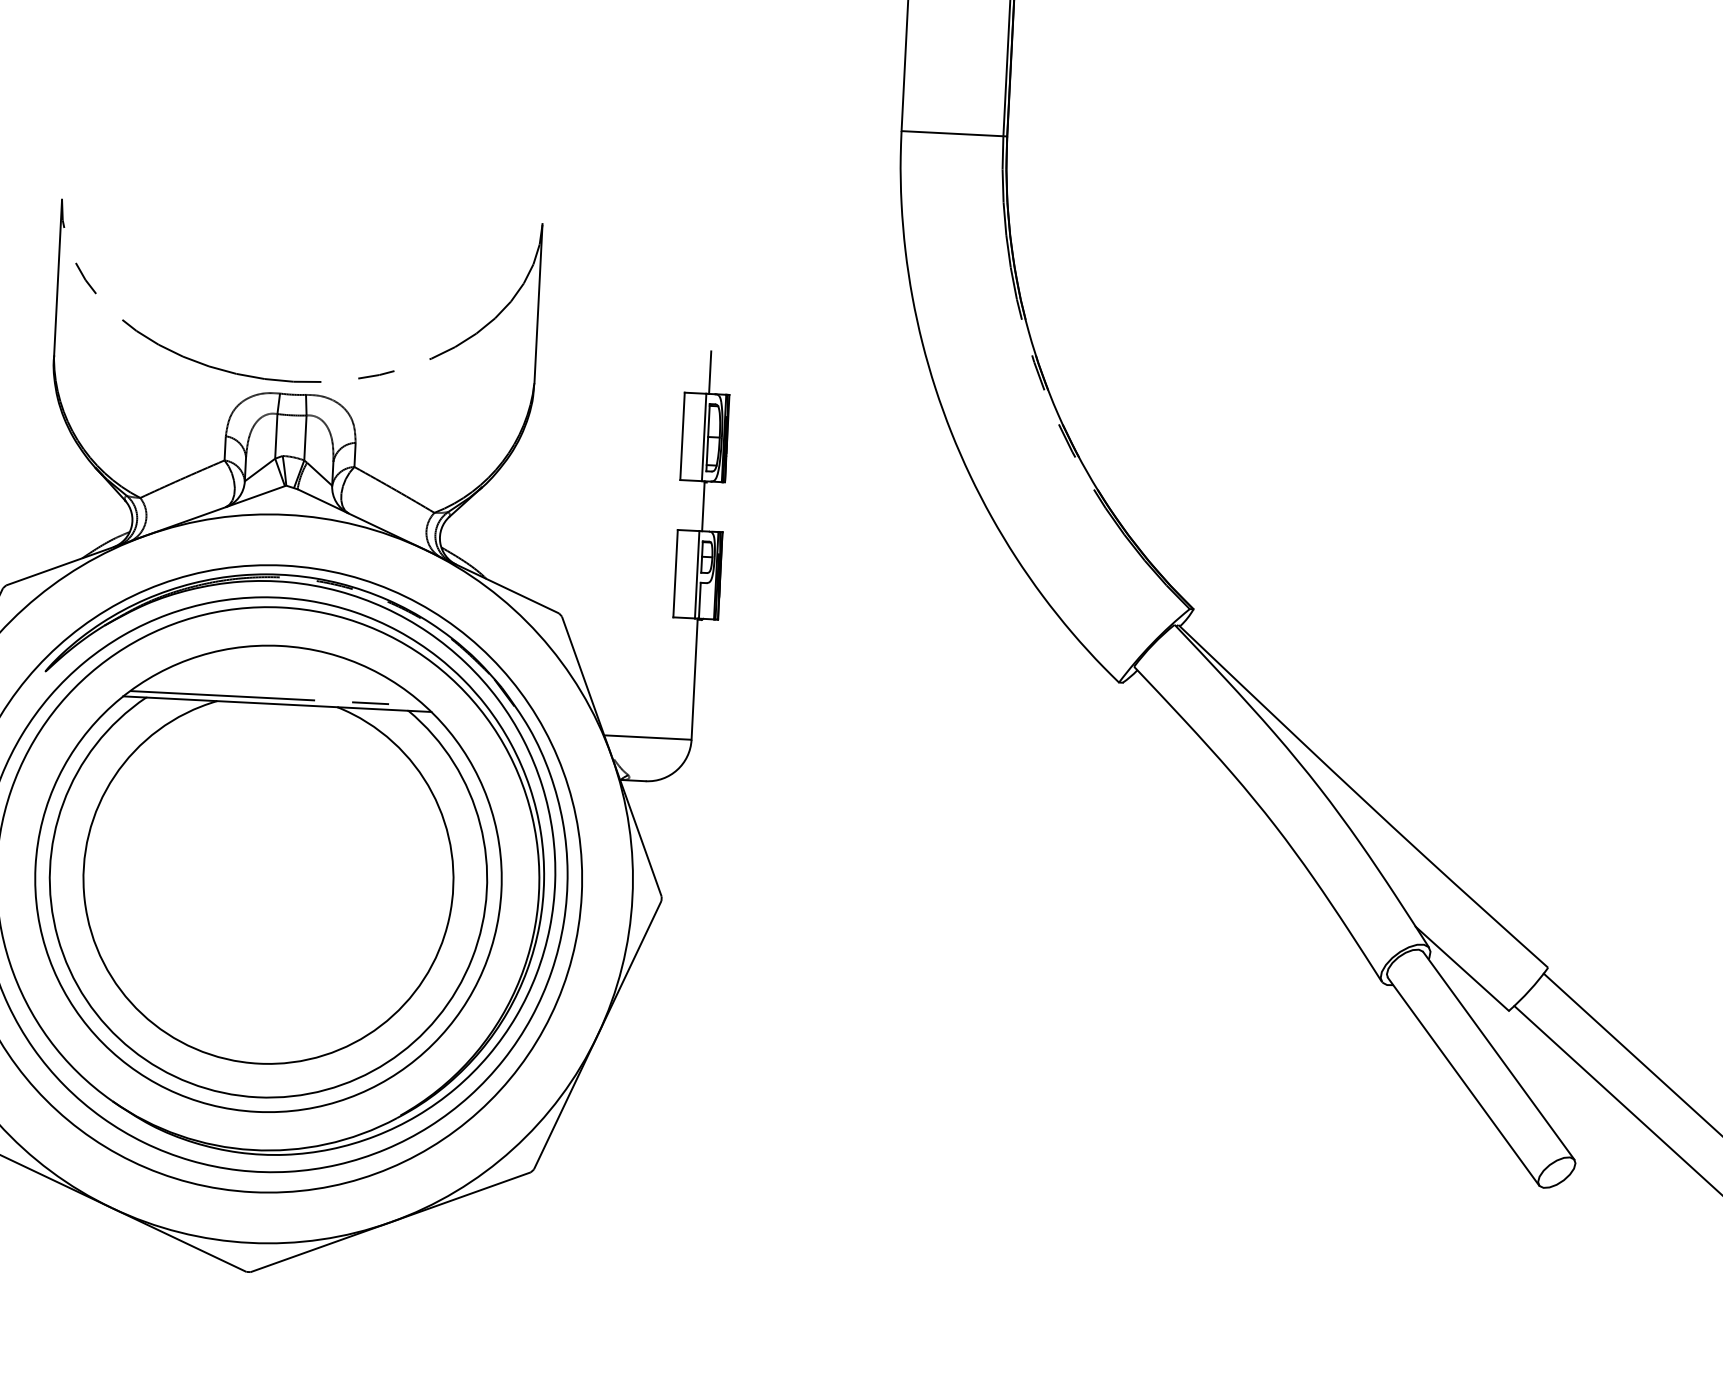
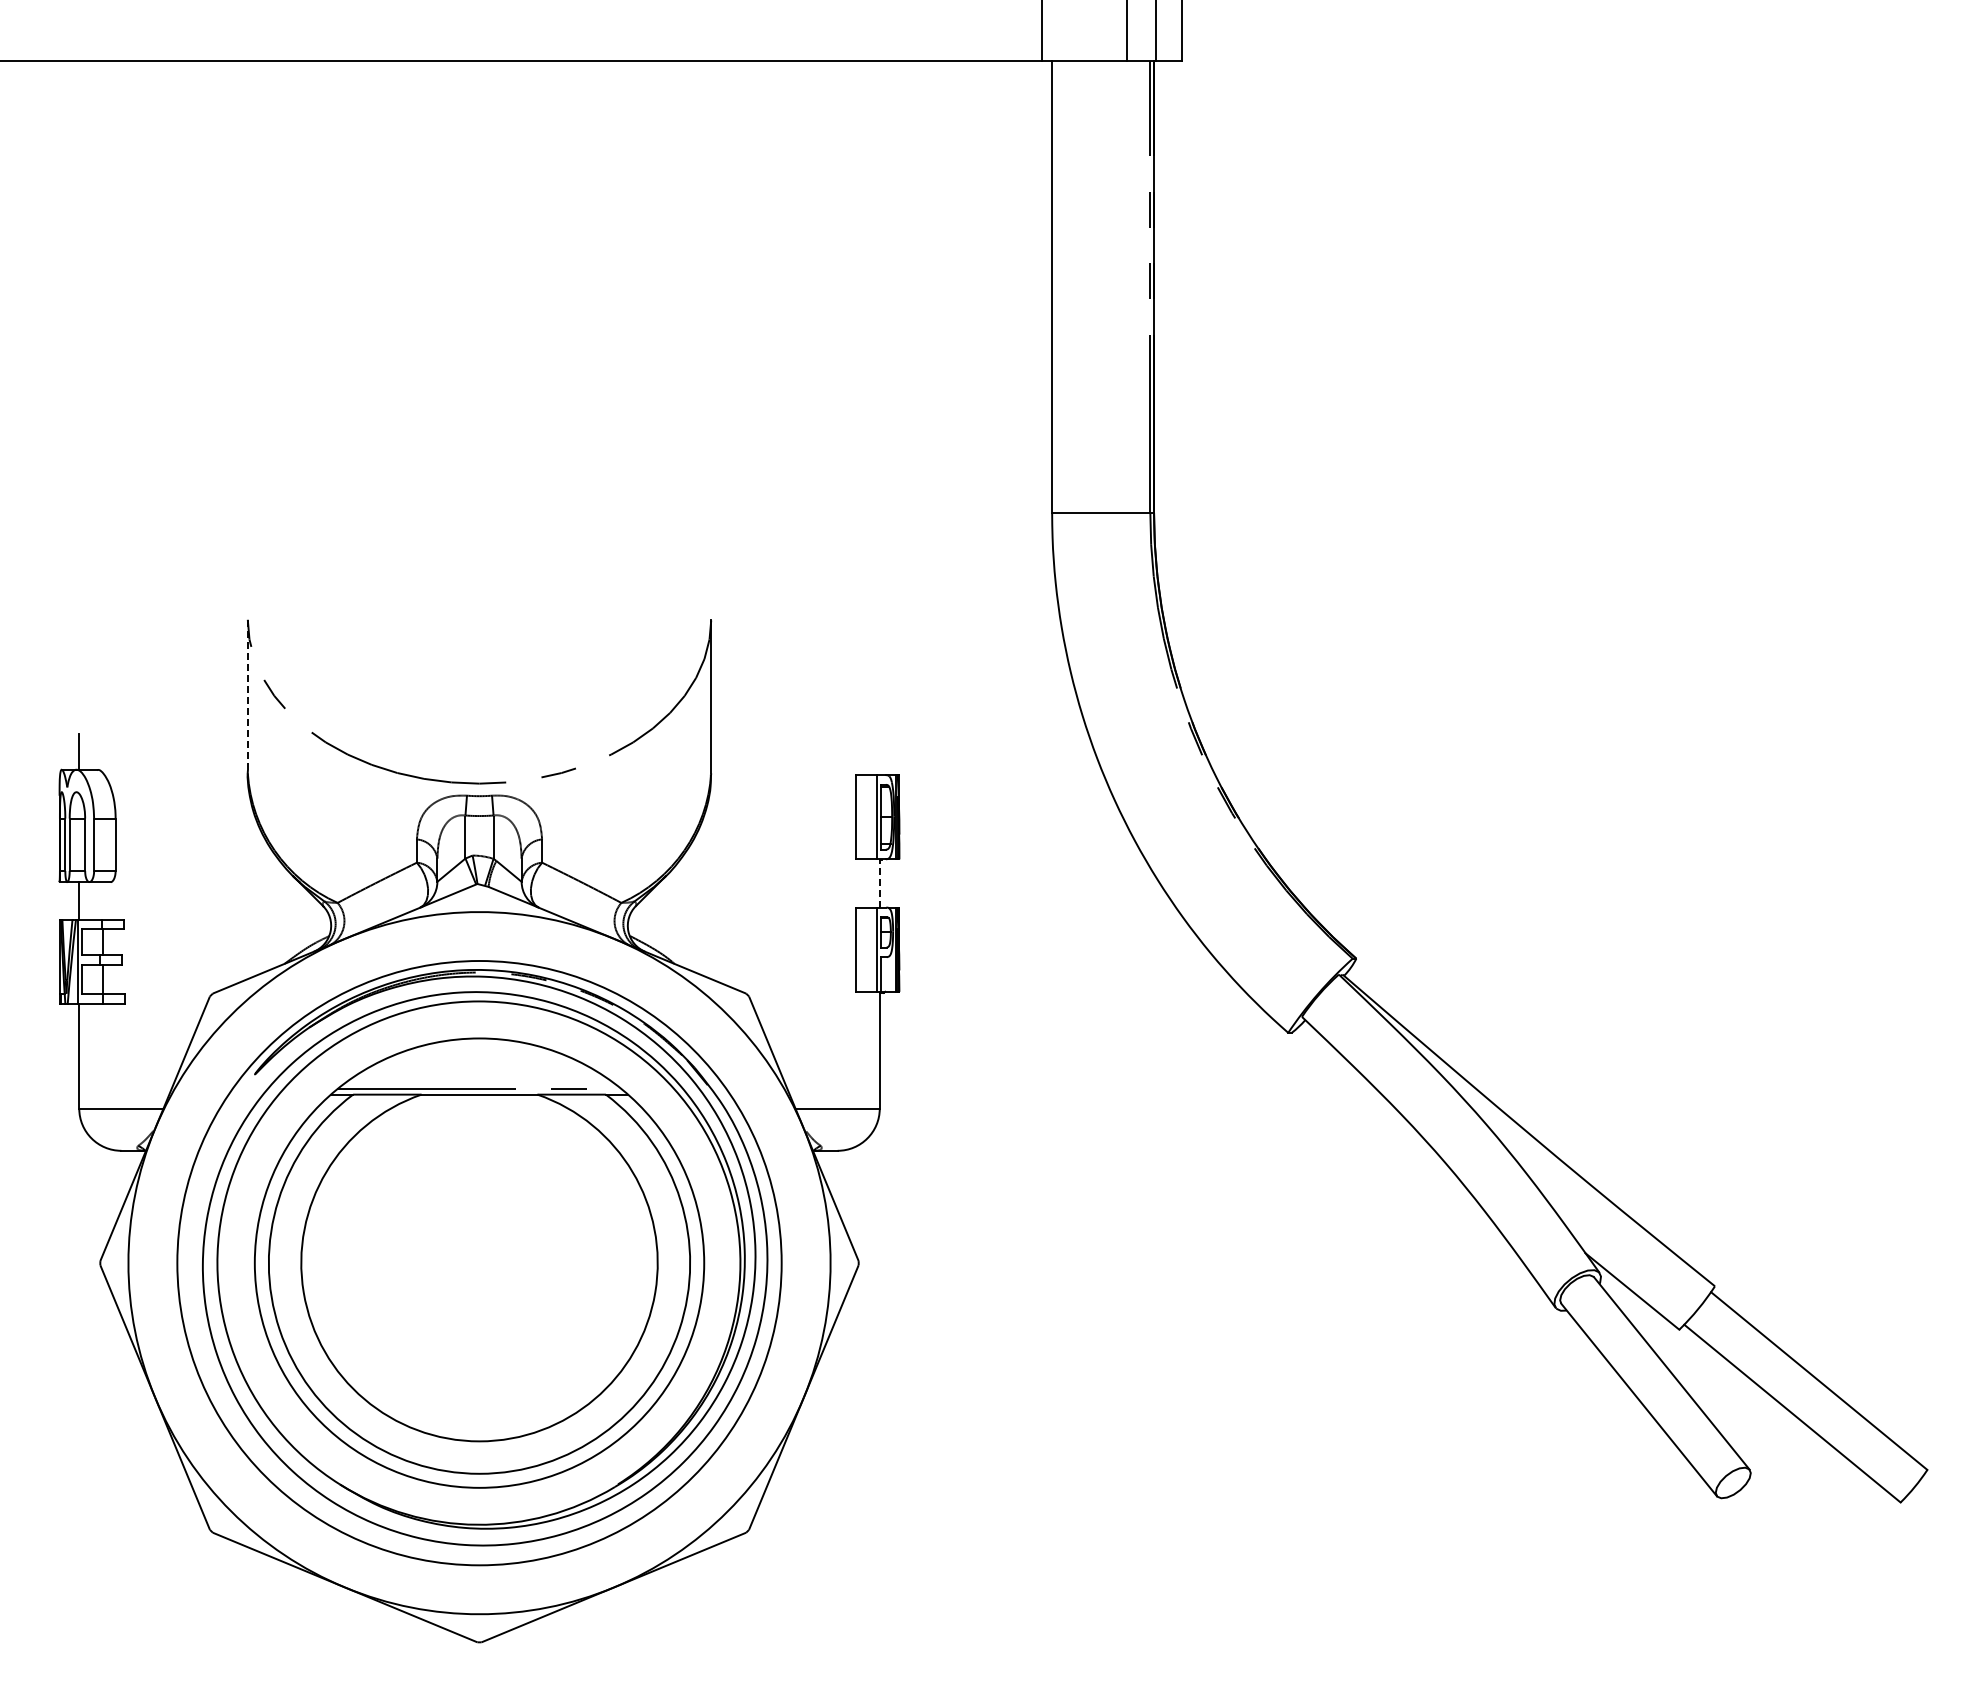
line: (57, 279) -> (247, 696), solid -> dashed
line: (709, 372) -> (879, 754), removed
line: (703, 505) -> (879, 882), solid -> dashed

